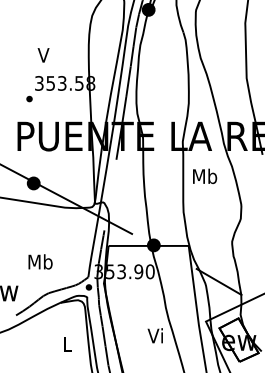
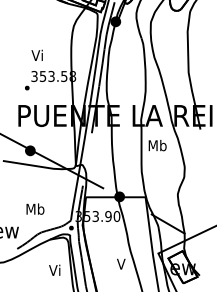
text: (41, 53) -> (36, 54), V -> Vi
text: (154, 335) -> (120, 263), Vi -> V
text: (66, 343) -> (54, 269), L -> Vi

